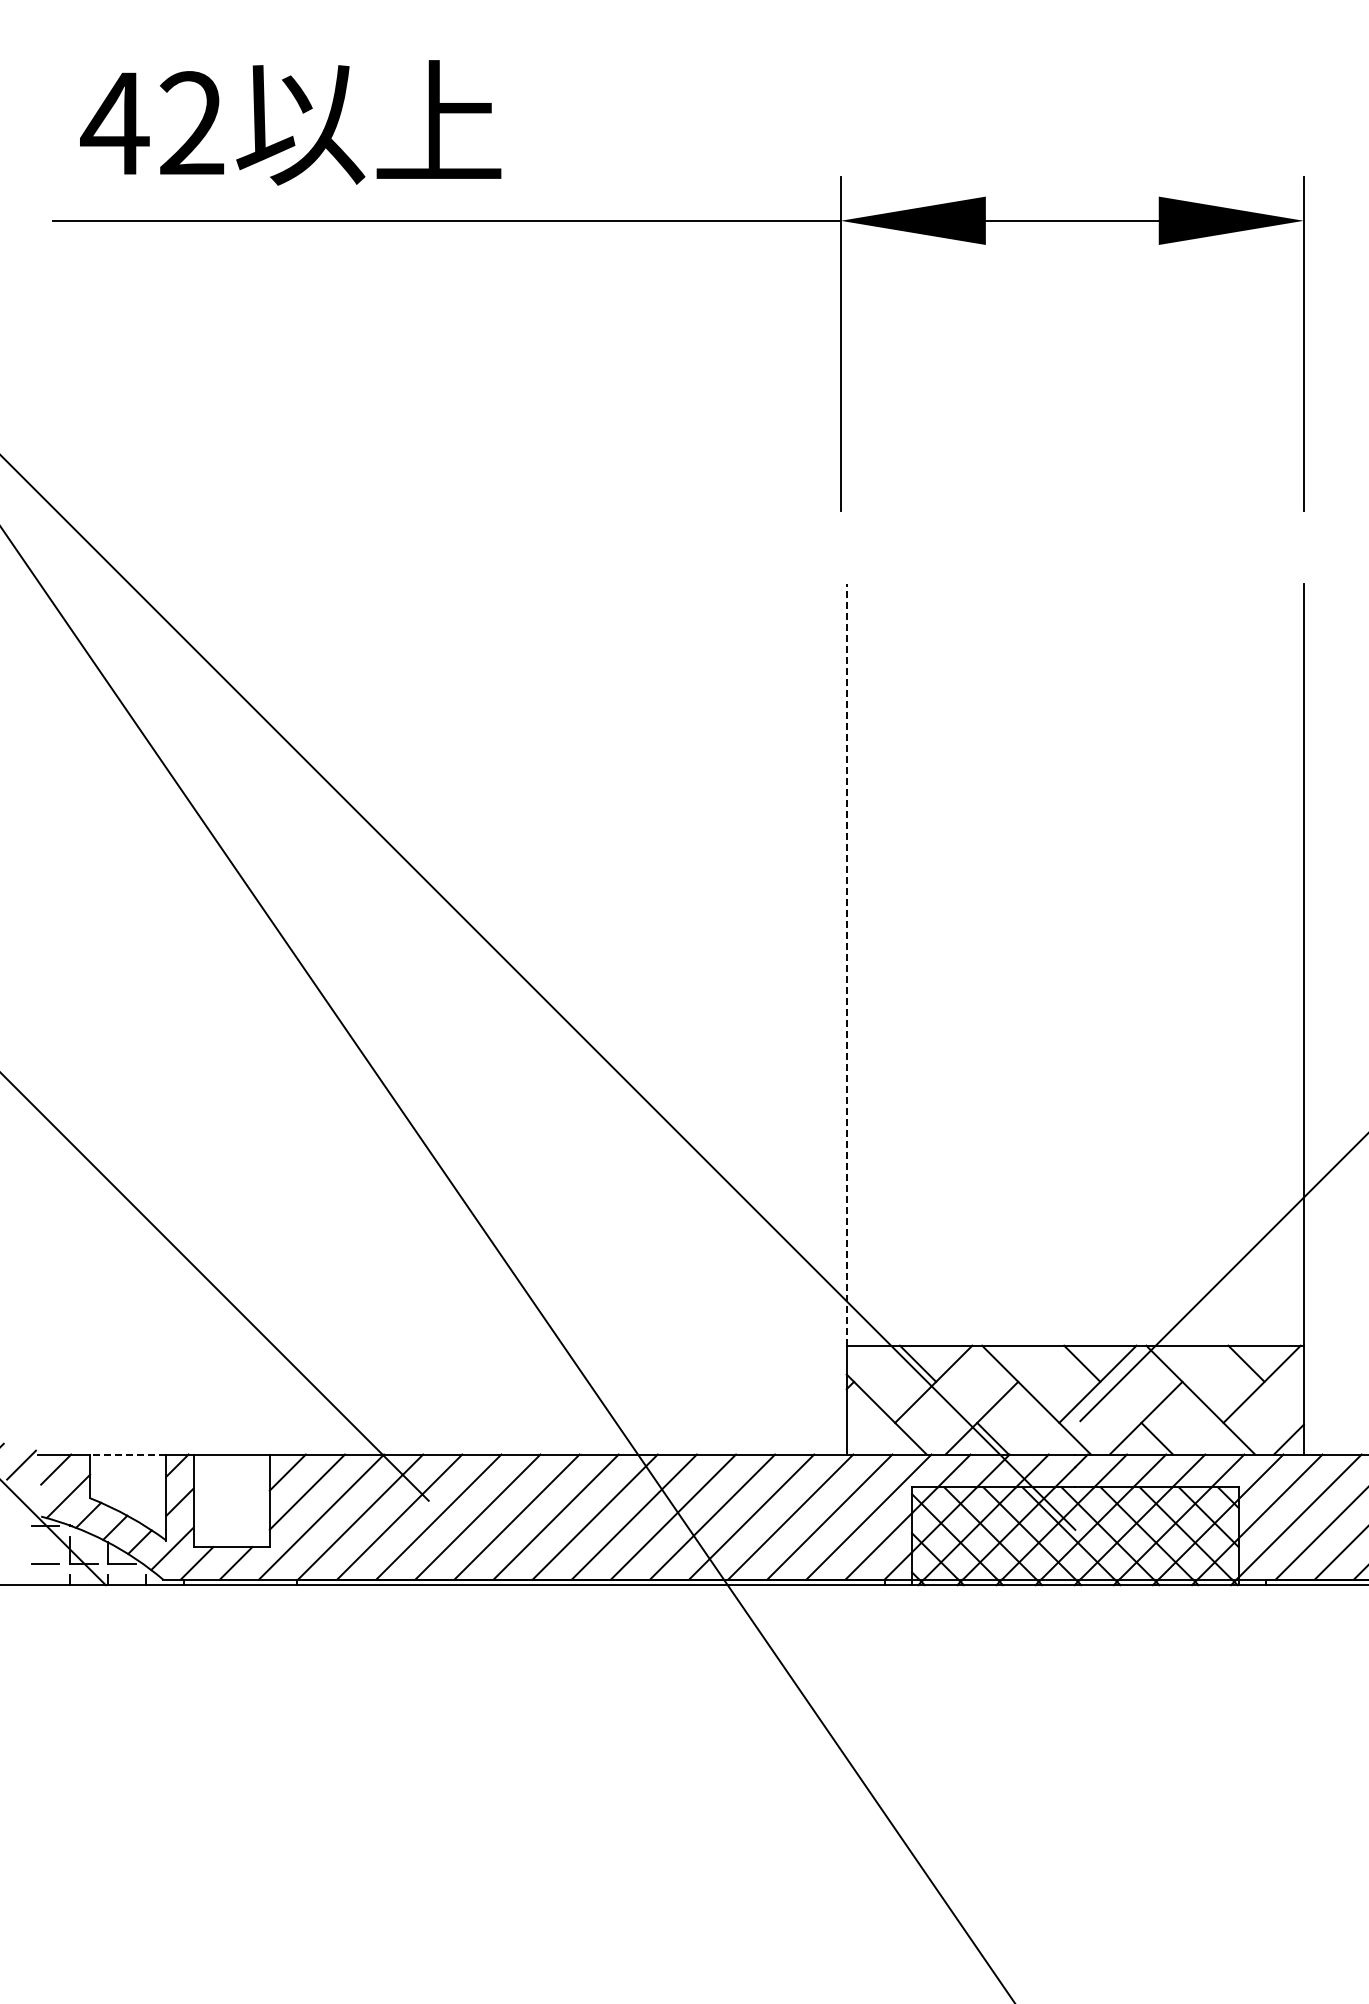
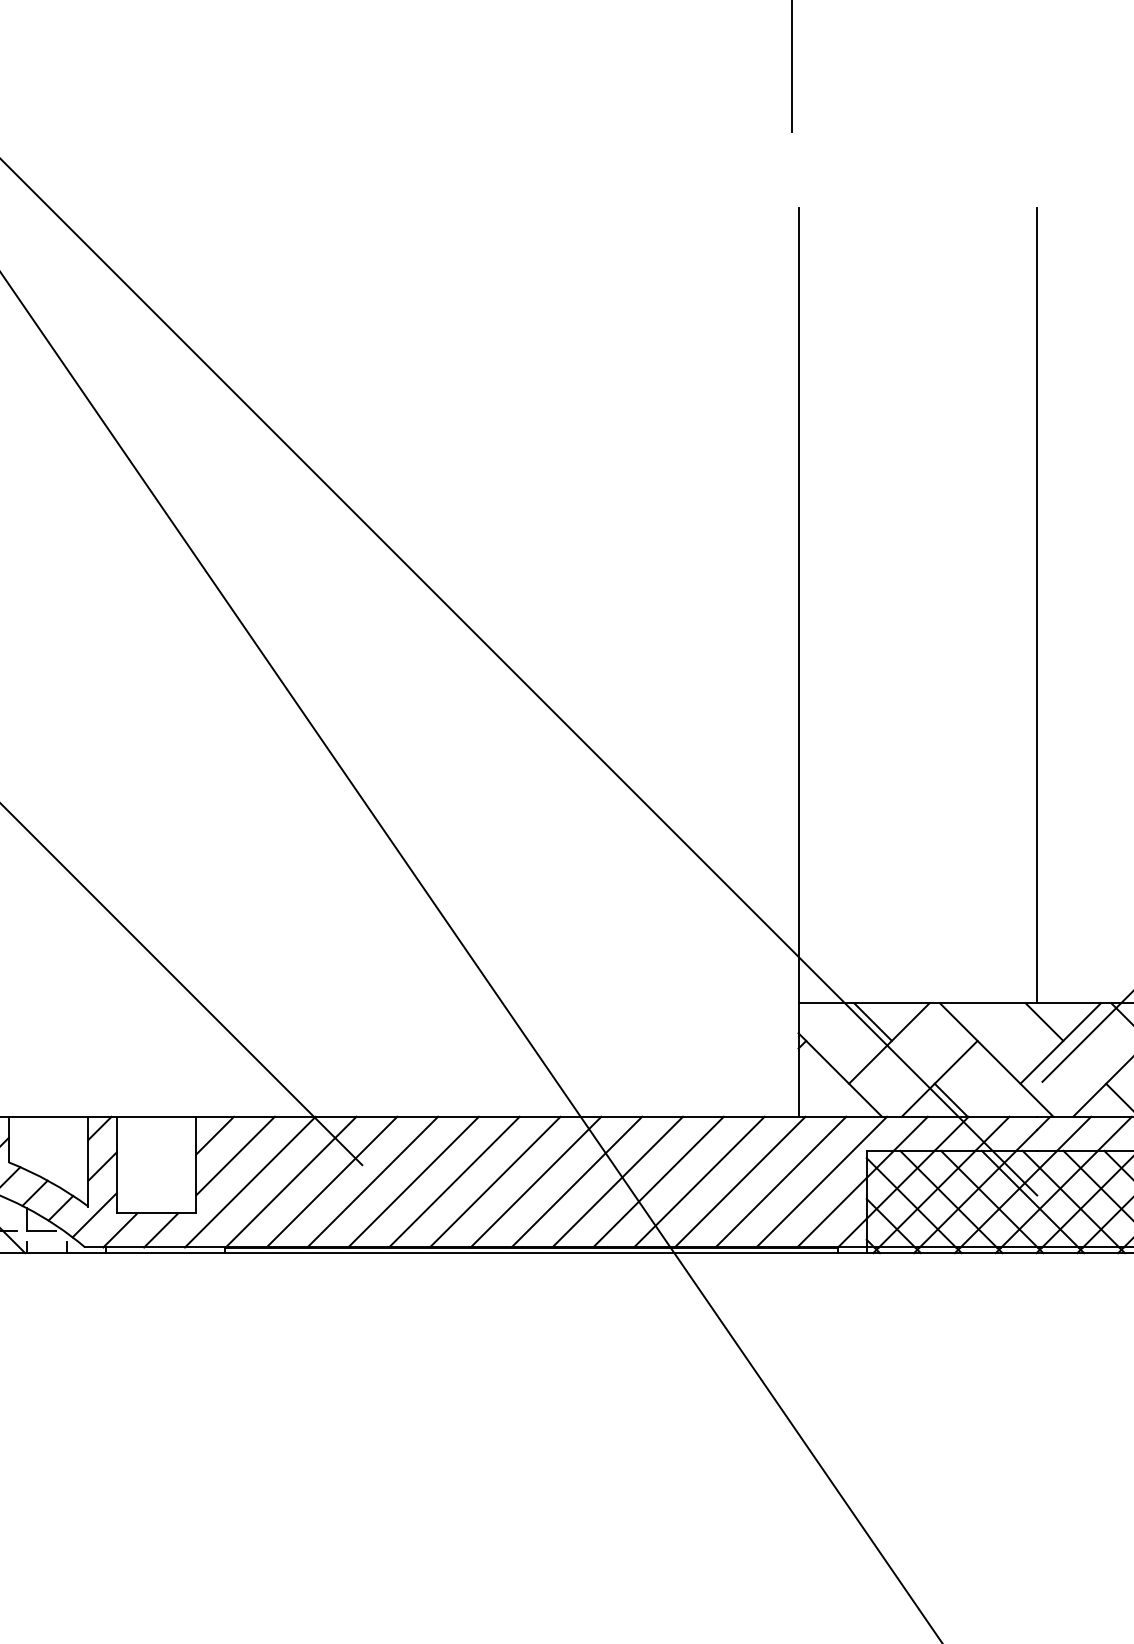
line: (846, 964) -> (798, 605), dashed -> solid
line: (1075, 964) -> (1037, 605), added
line: (127, 1454) -> (47, 1116), dashed -> solid

